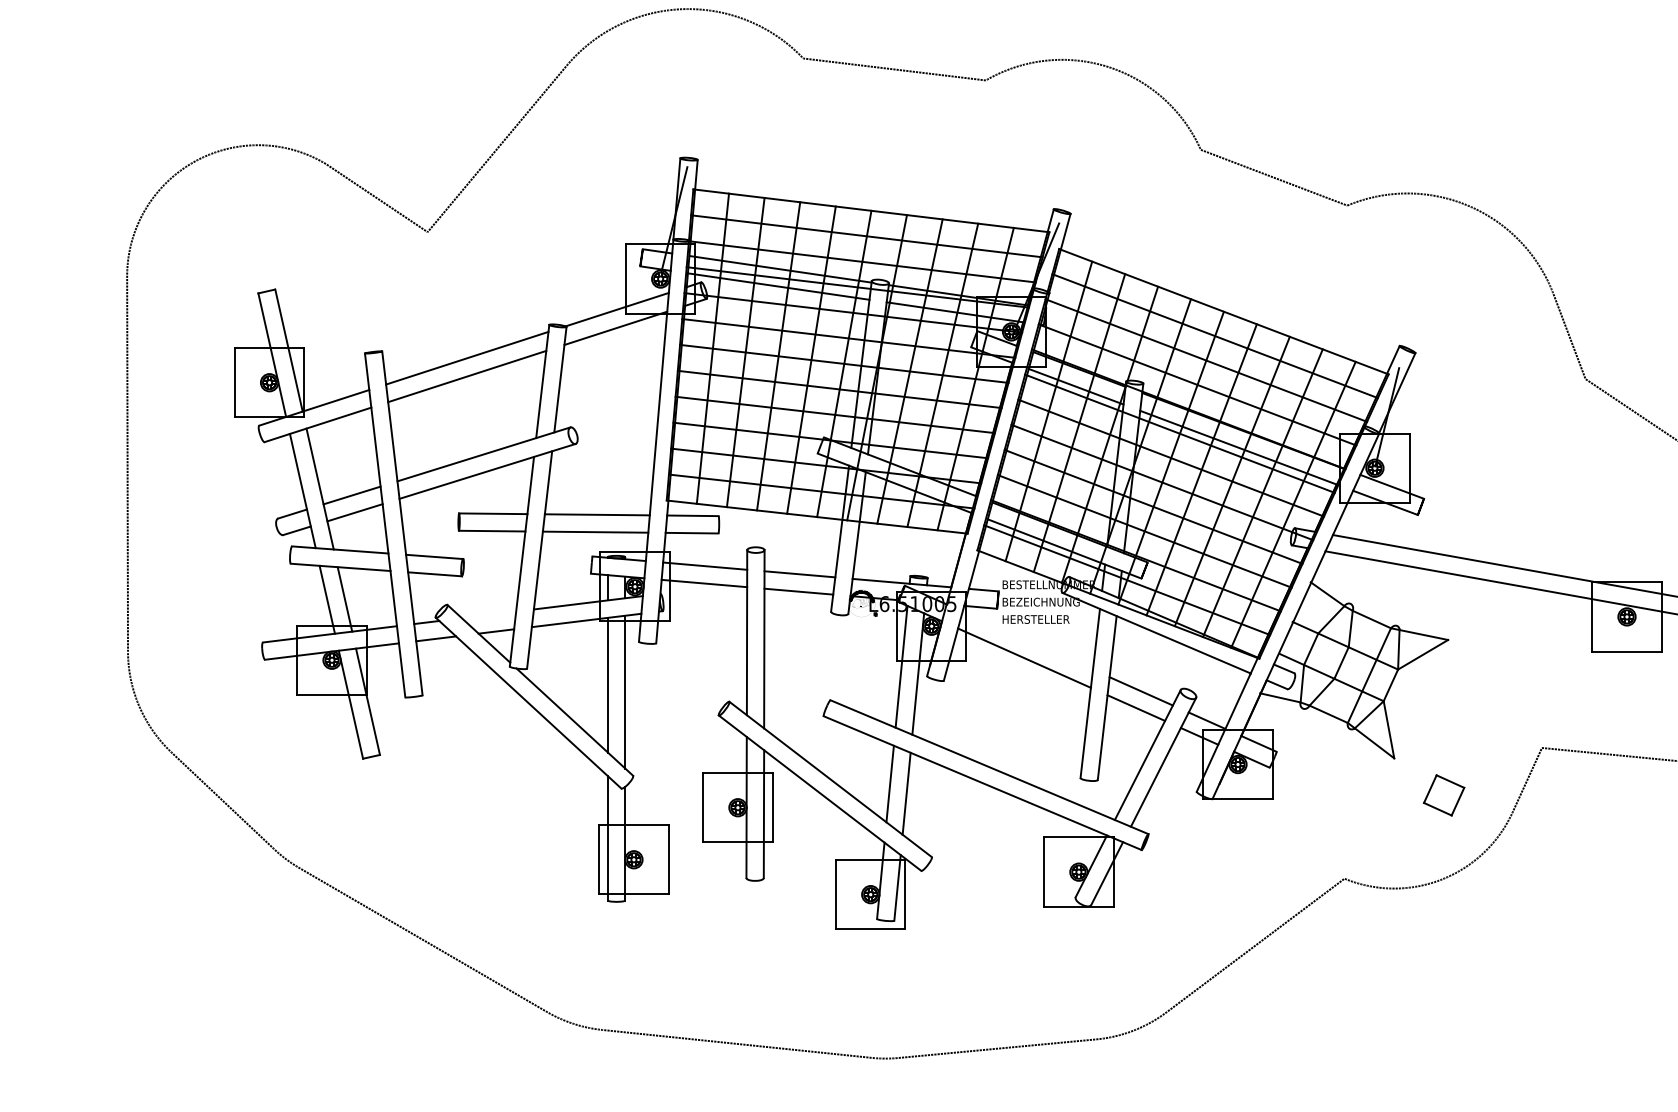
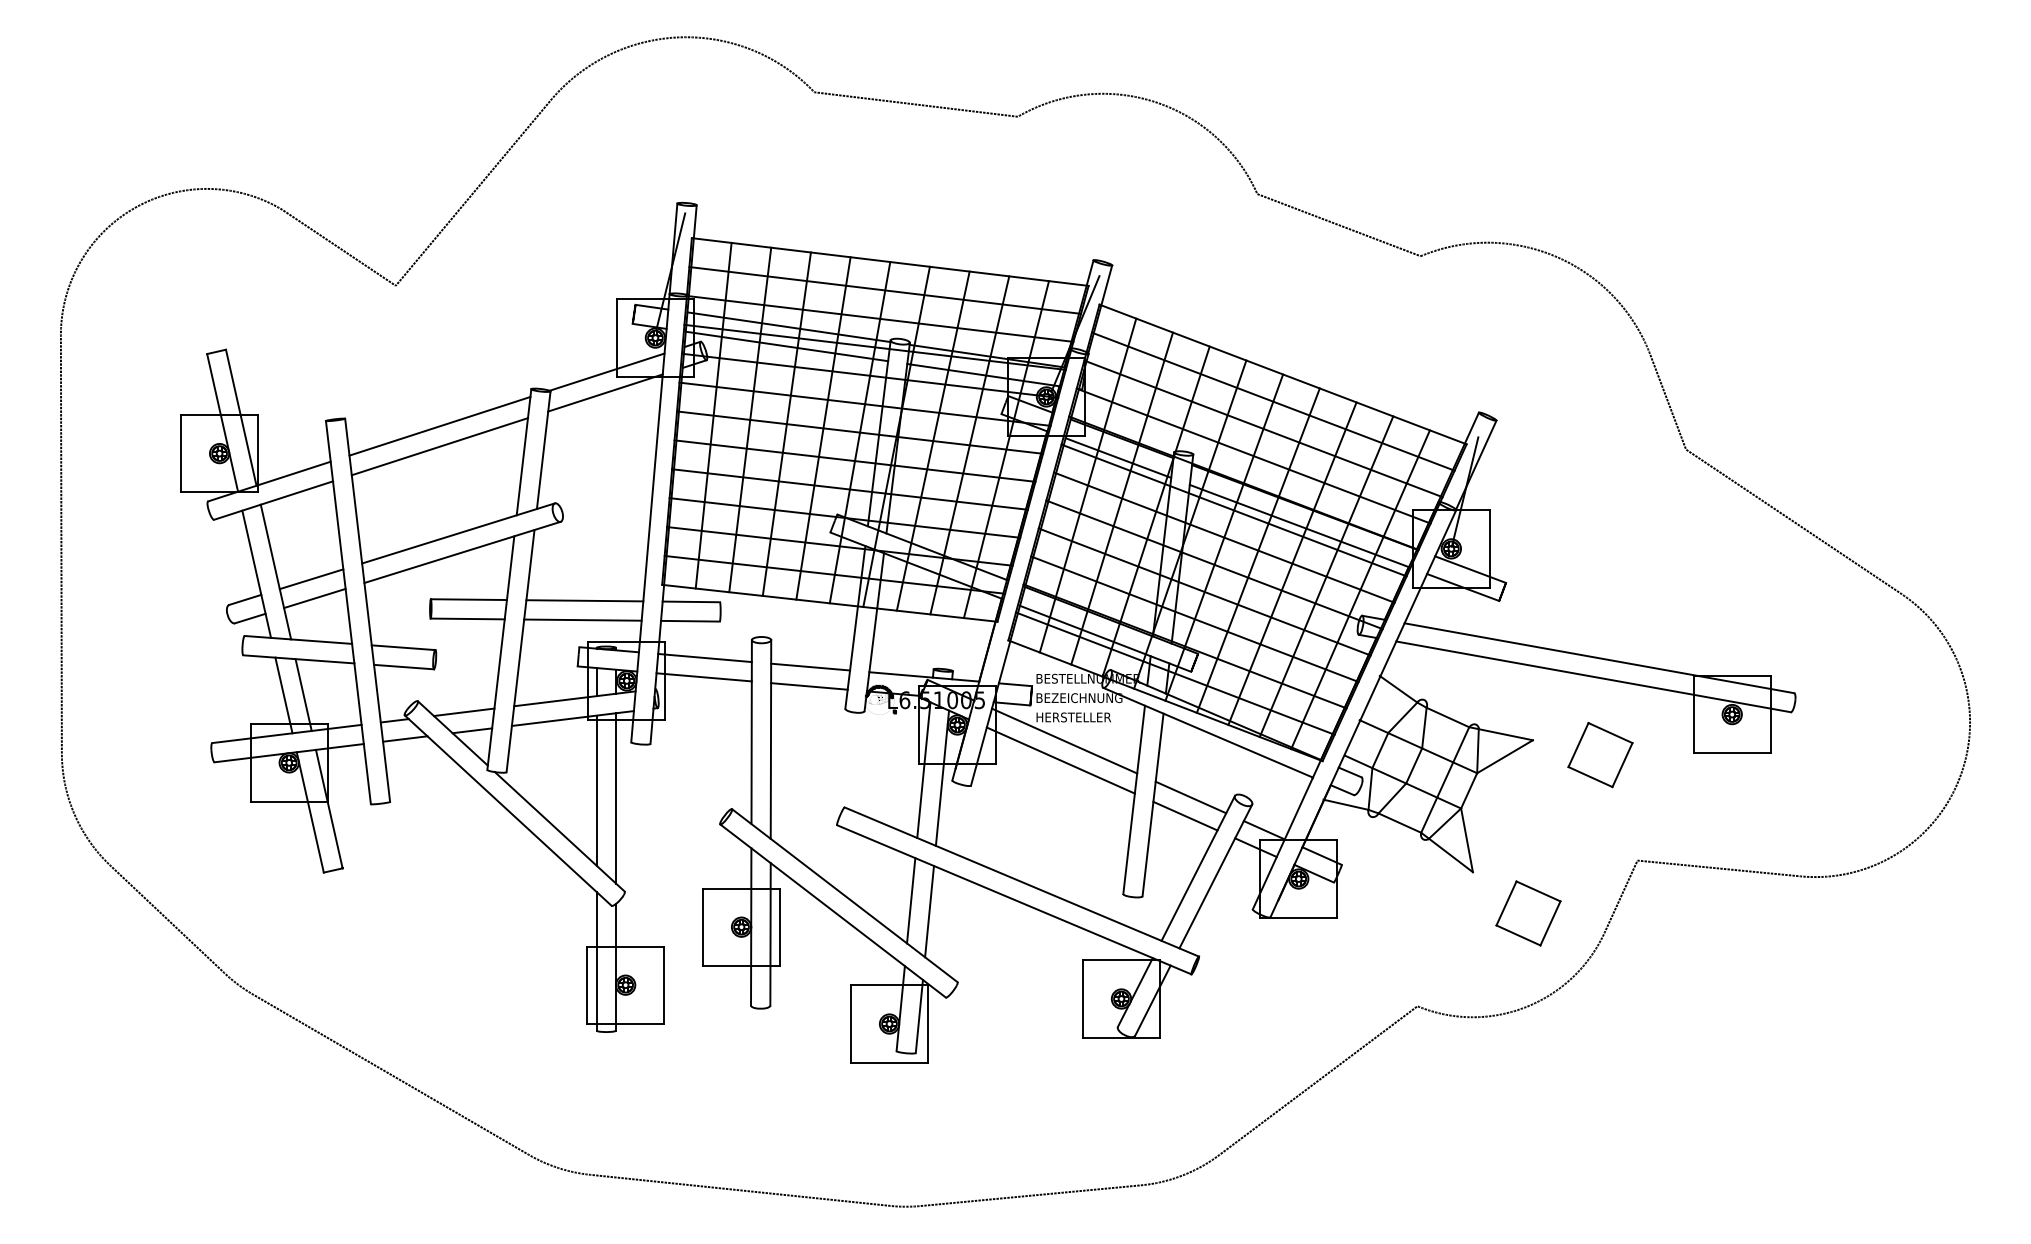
line: (489, 615) -> (464, 712), added
line: (1027, 640) -> (1064, 740), added
part: (1508, 653) -> (1600, 755), added
part: (1444, 795) -> (1528, 913), size x1.43

